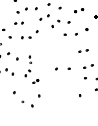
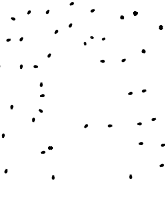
part: (60, 23) -> (93, 39), size x0.6
part: (28, 66) -> (38, 102), moved
part: (27, 103) -> (30, 191), removed

